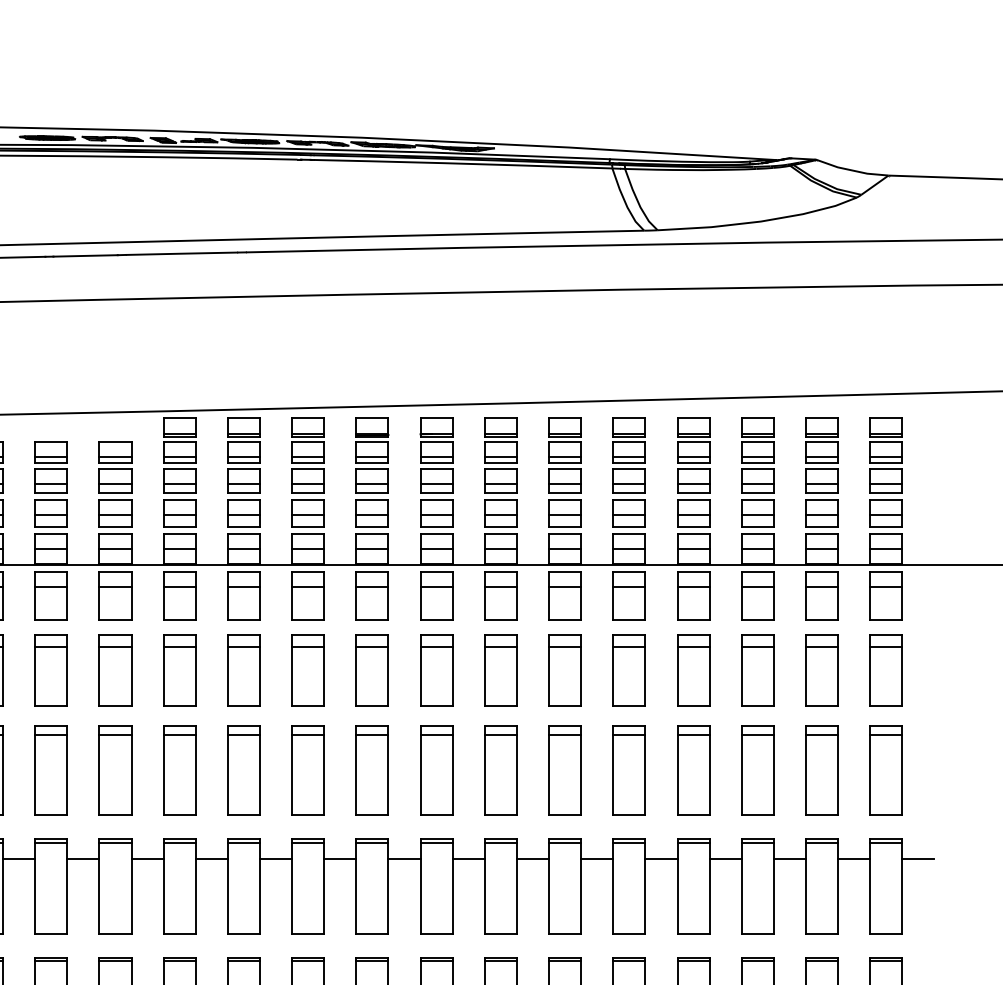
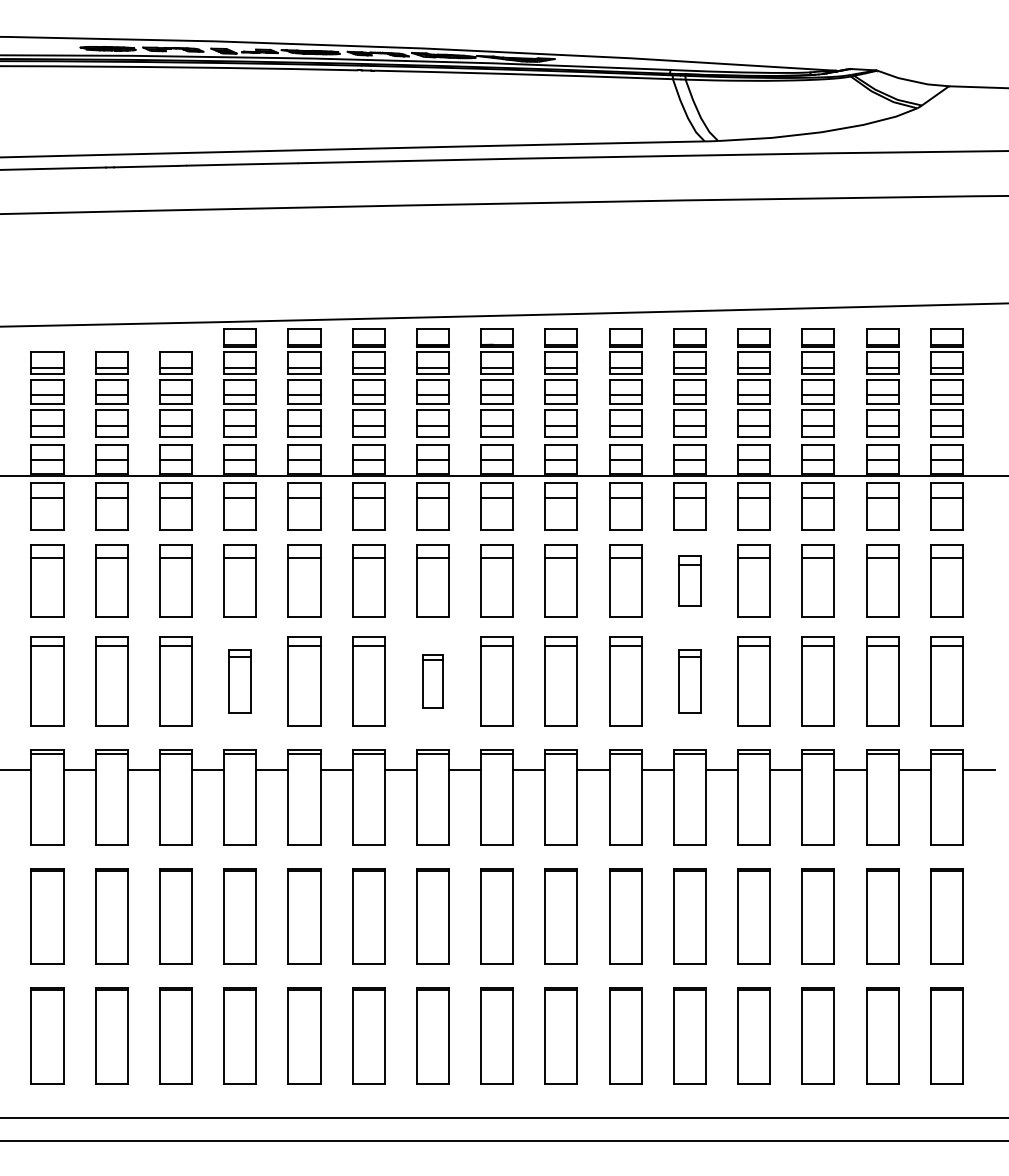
part: (628, 669) -> (689, 580), size x0.7
part: (178, 770) -> (239, 681), size x0.7
part: (371, 770) -> (432, 681), size x0.6
part: (628, 770) -> (689, 681), size x0.7

